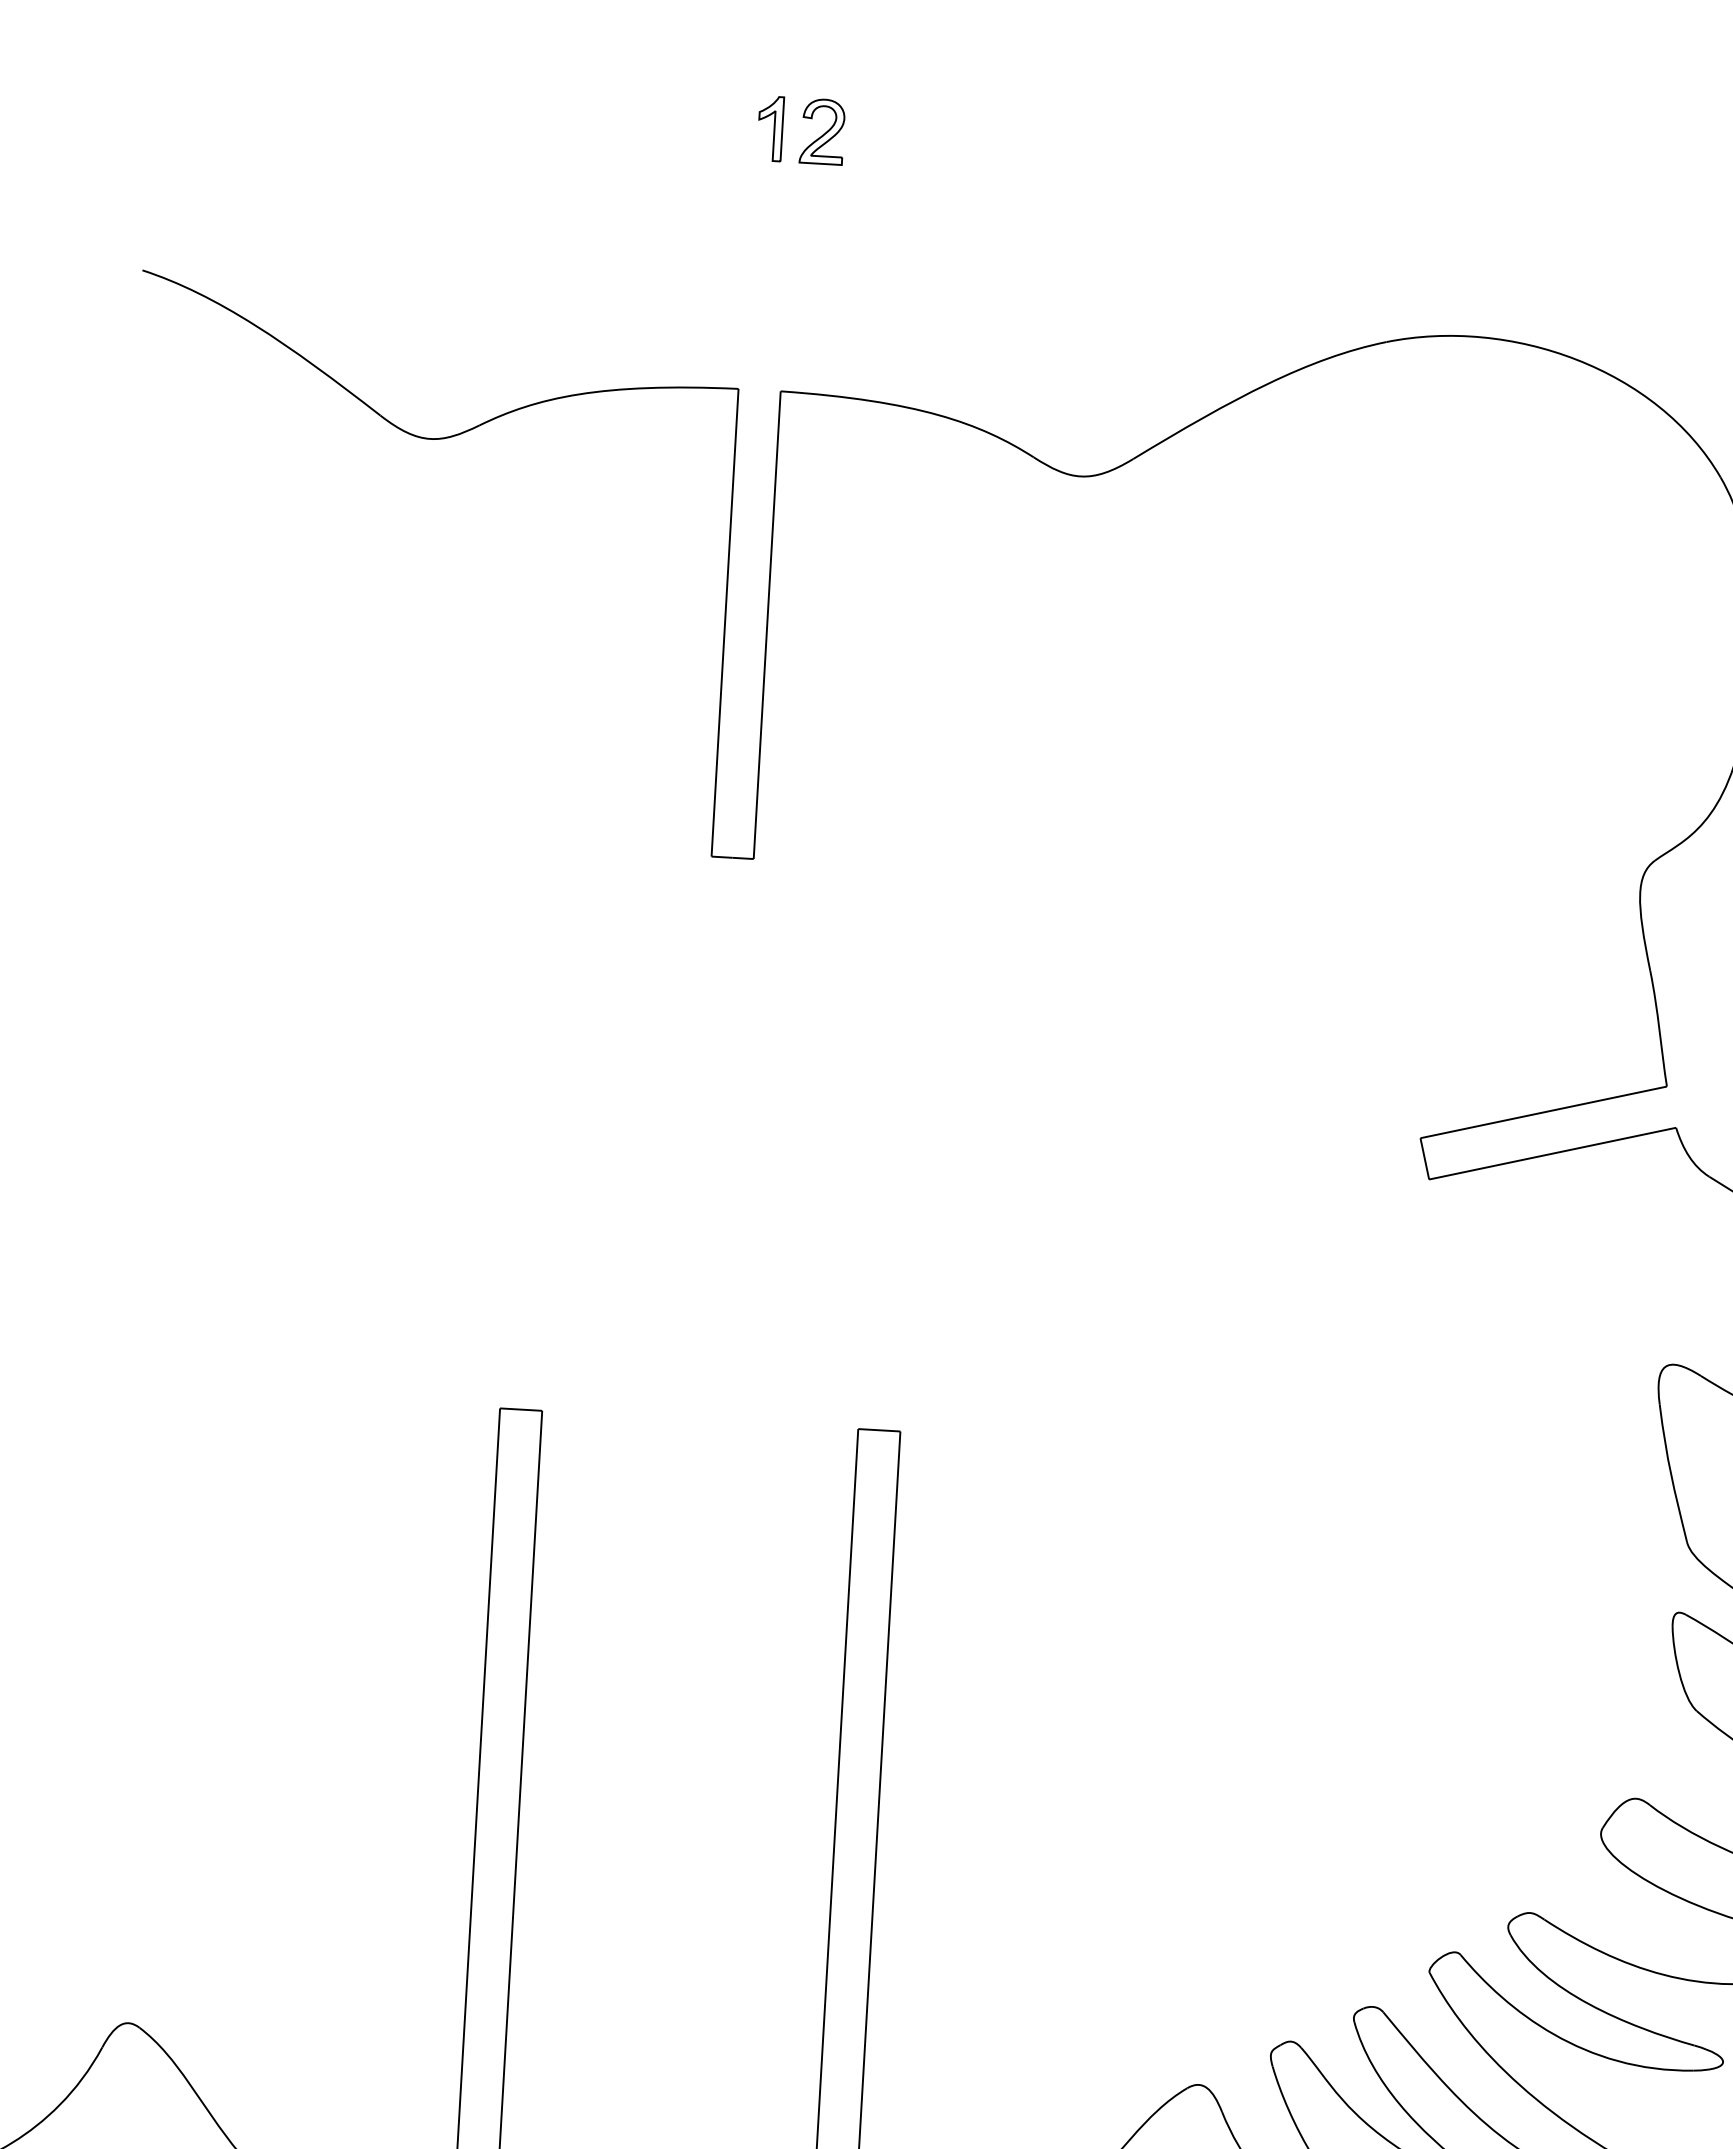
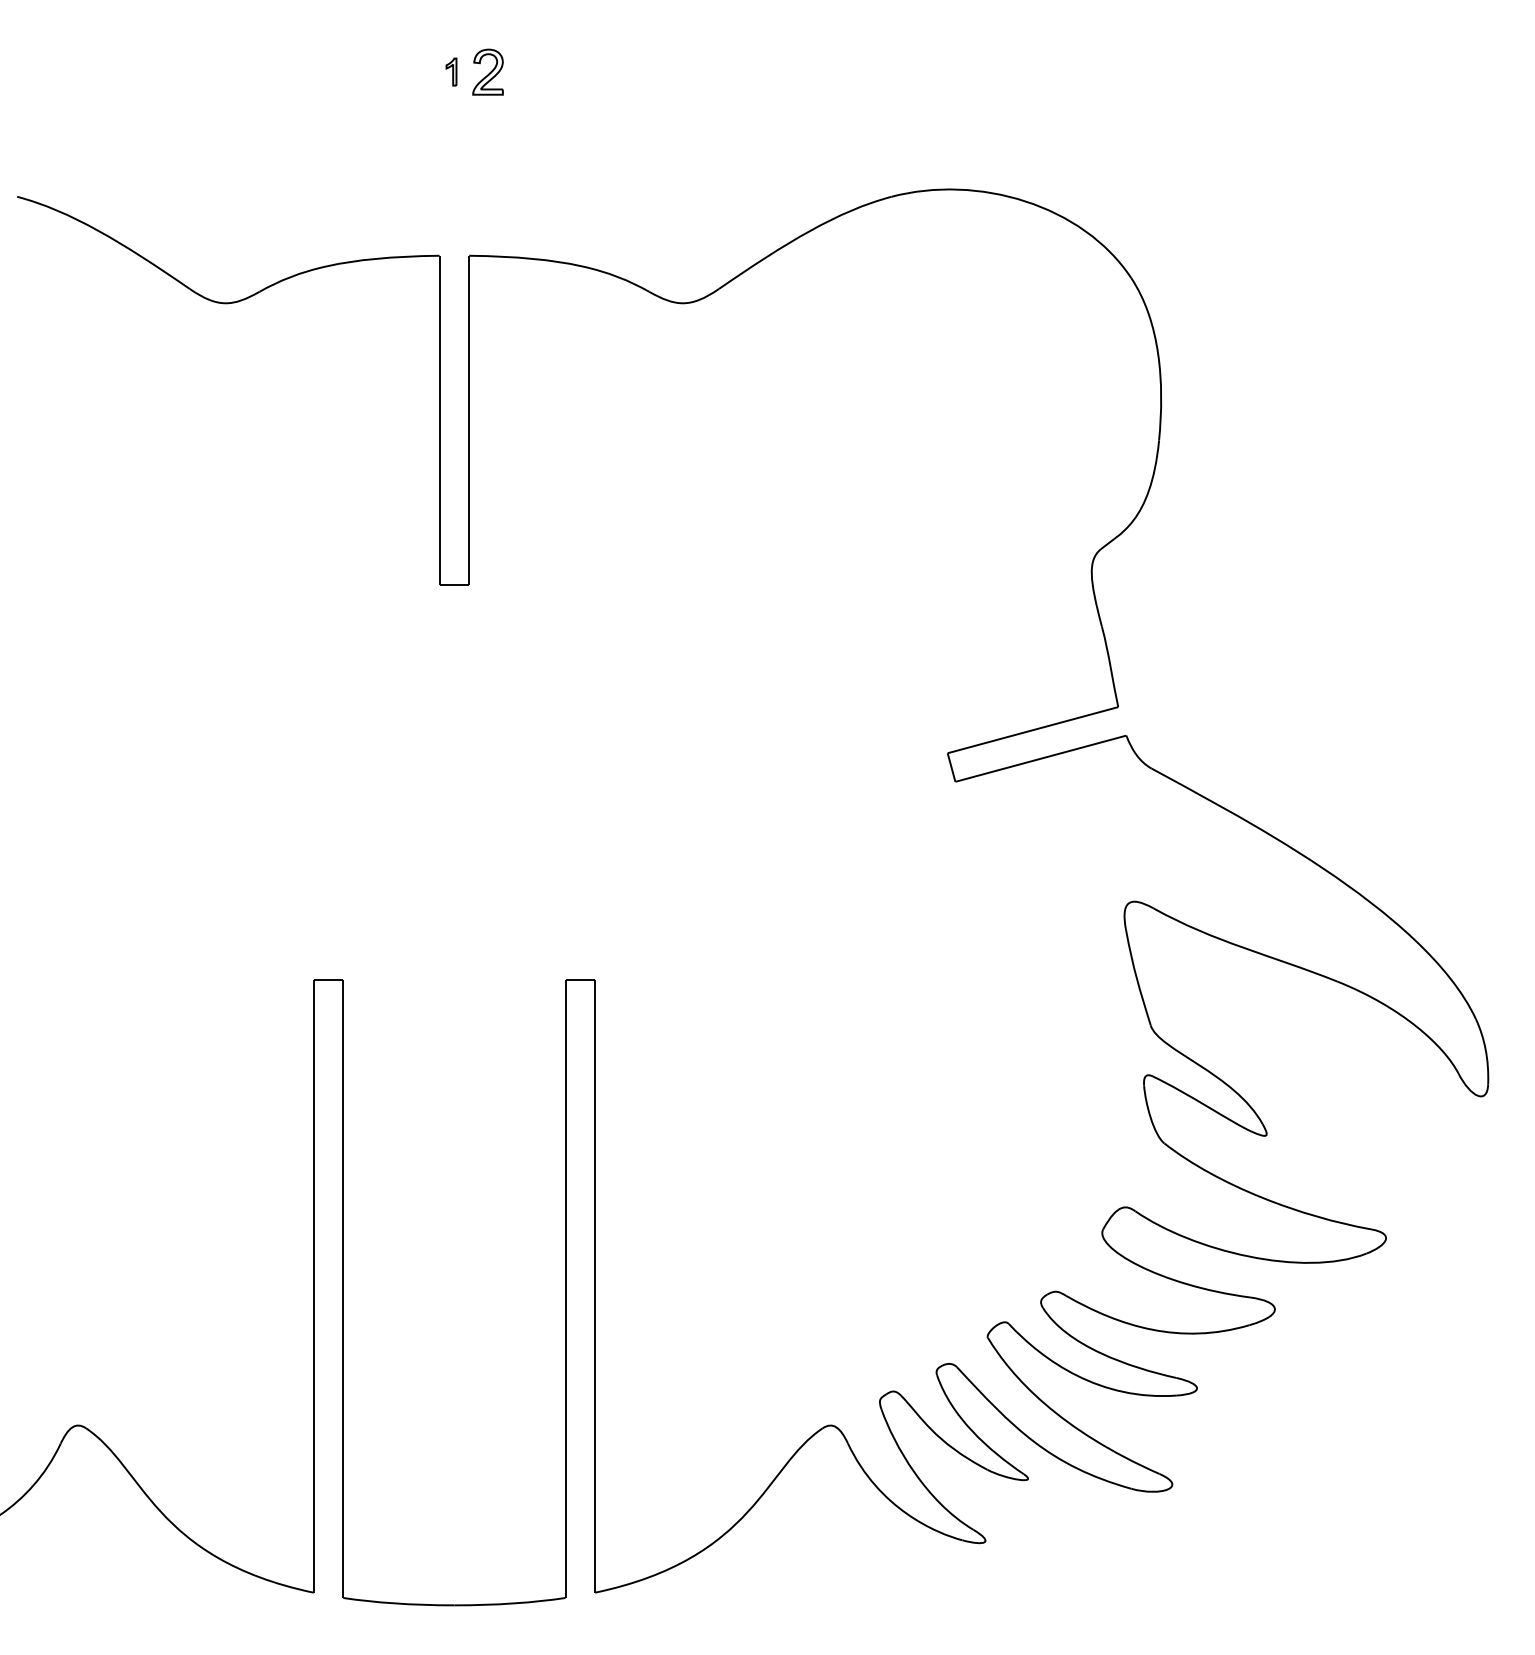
part: (770, 127) -> (451, 71), size x0.6

